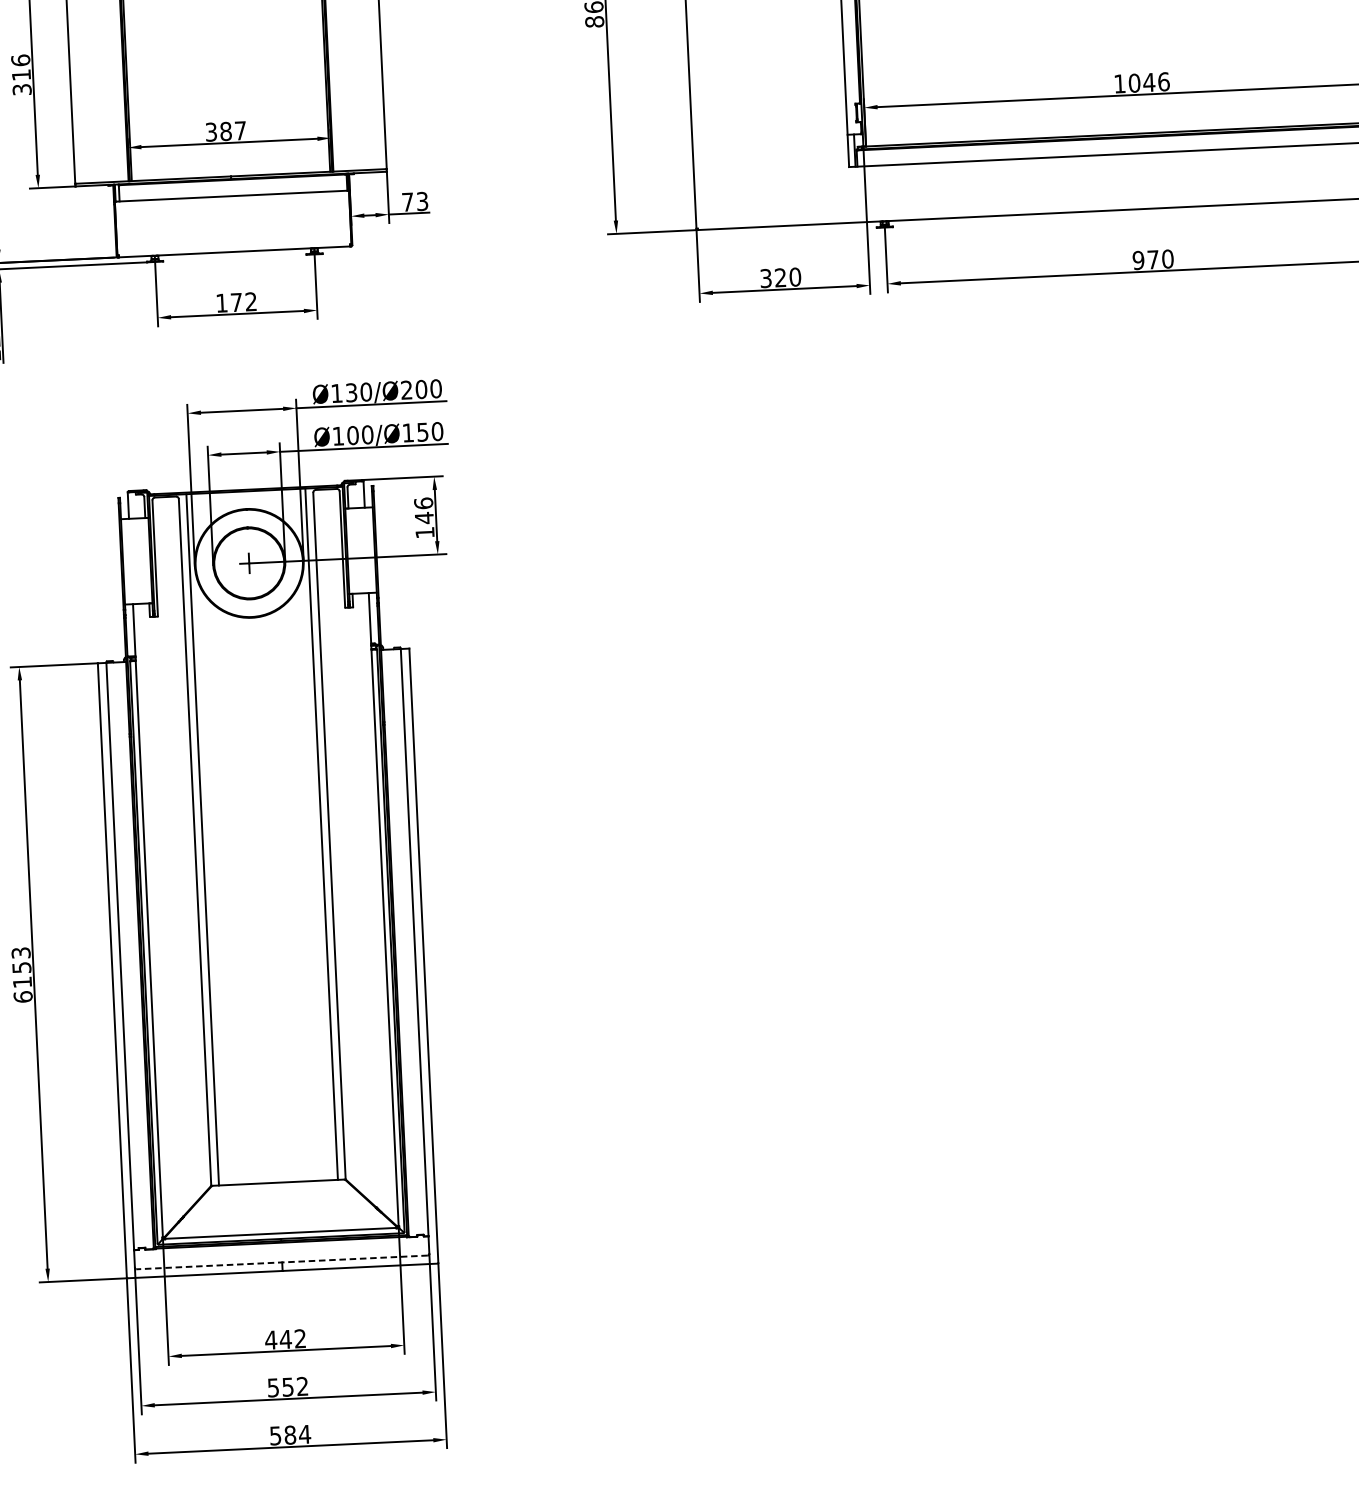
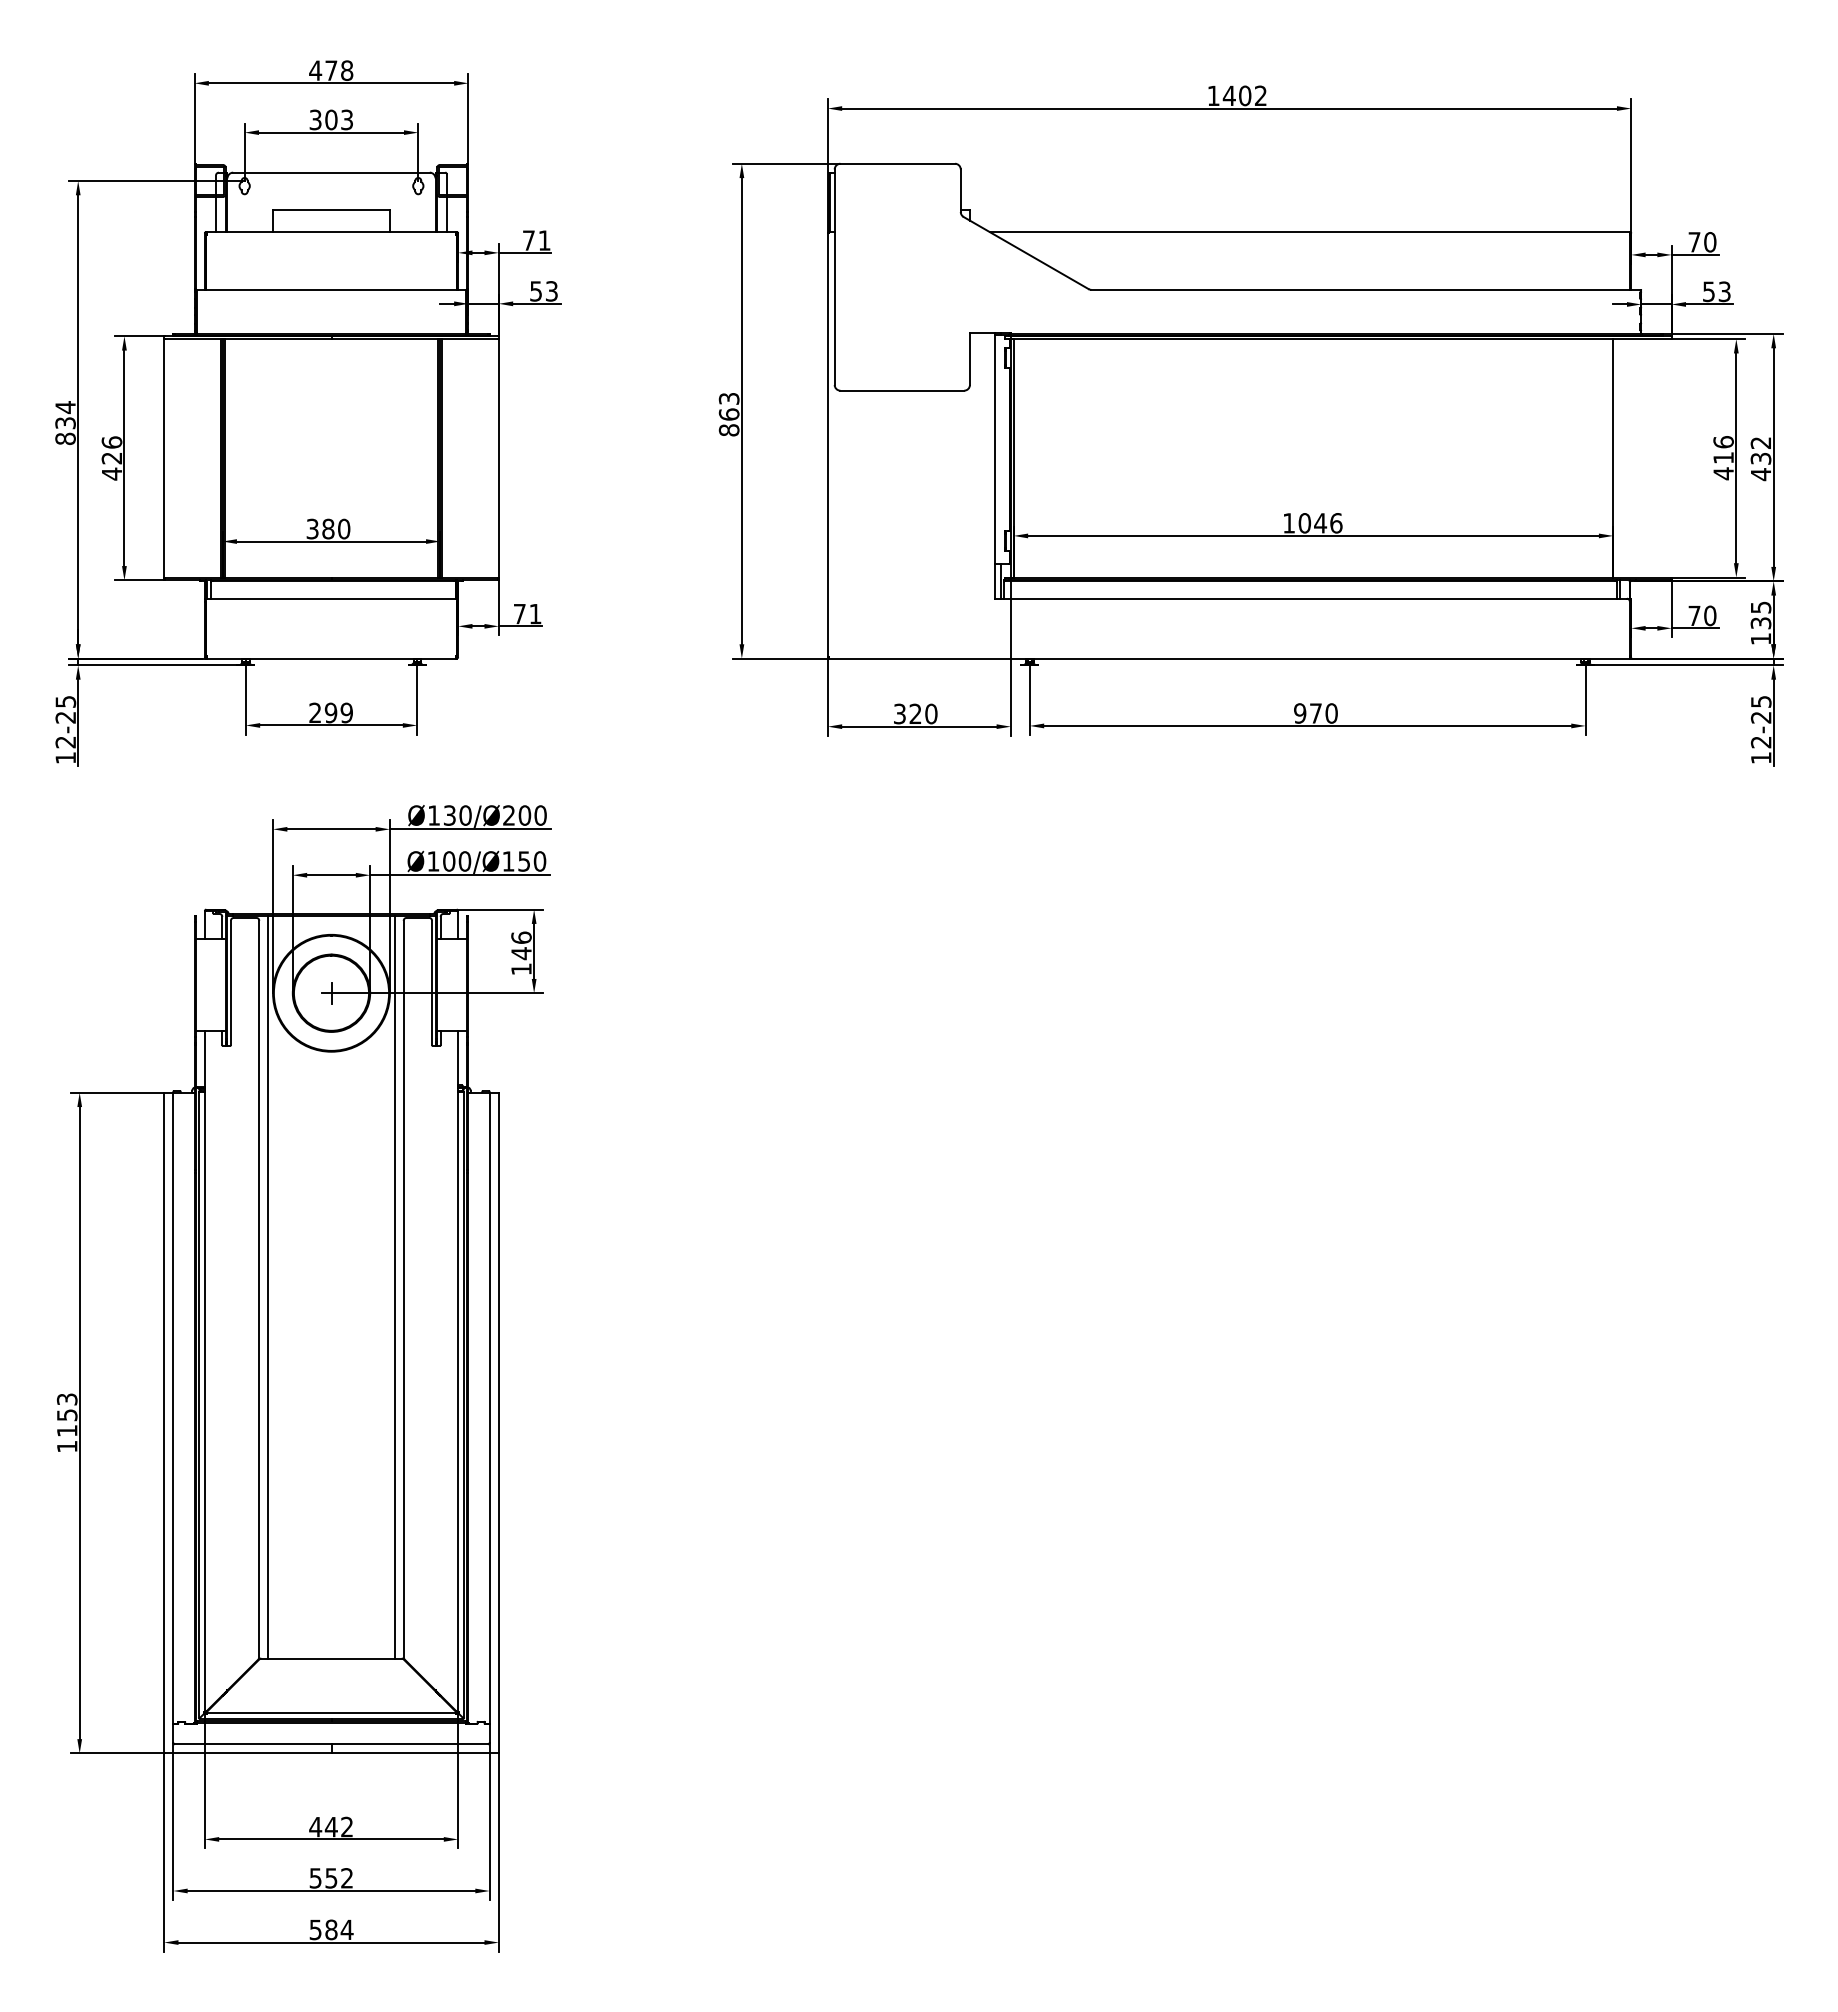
text: (21, 82) -> (111, 466), 316 -> 426
text: (240, 130) -> (344, 528), 387 -> 380
text: (422, 200) -> (535, 613), 73 -> 71
text: (236, 302) -> (330, 712), 172 -> 299
text: (22, 996) -> (66, 1446), 6153 -> 1153
line: (282, 1262) -> (331, 1744), dashed -> solid

